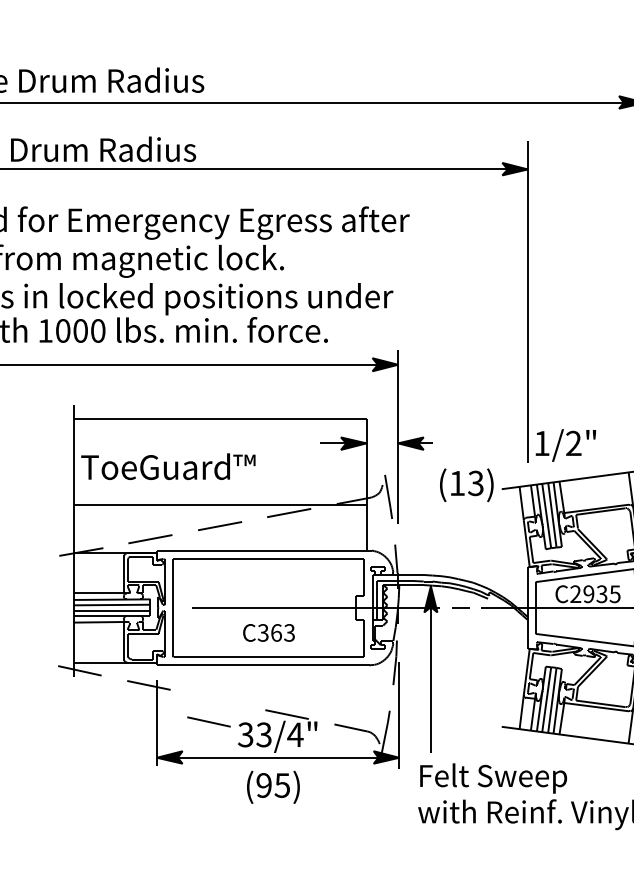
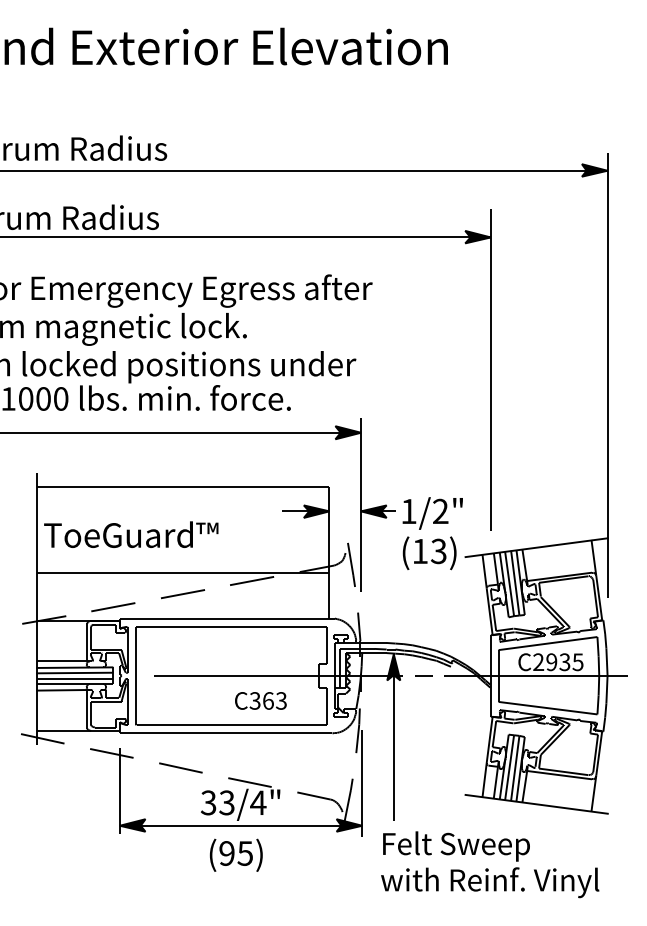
text: (565, 445) -> (432, 513), moved
text: (268, 632) -> (260, 700), moved
line: (208, 721) -> (180, 767), moved

